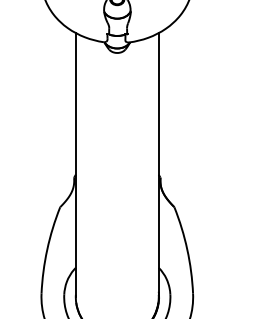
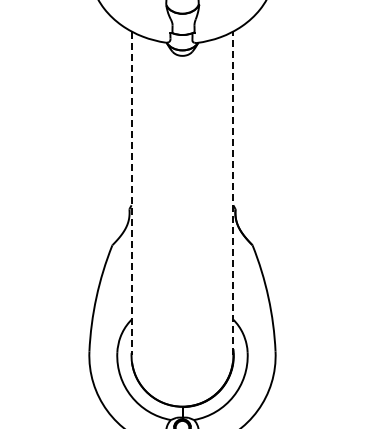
line: (75, 165) -> (131, 193), solid -> dashed
line: (158, 165) -> (233, 193), solid -> dashed

